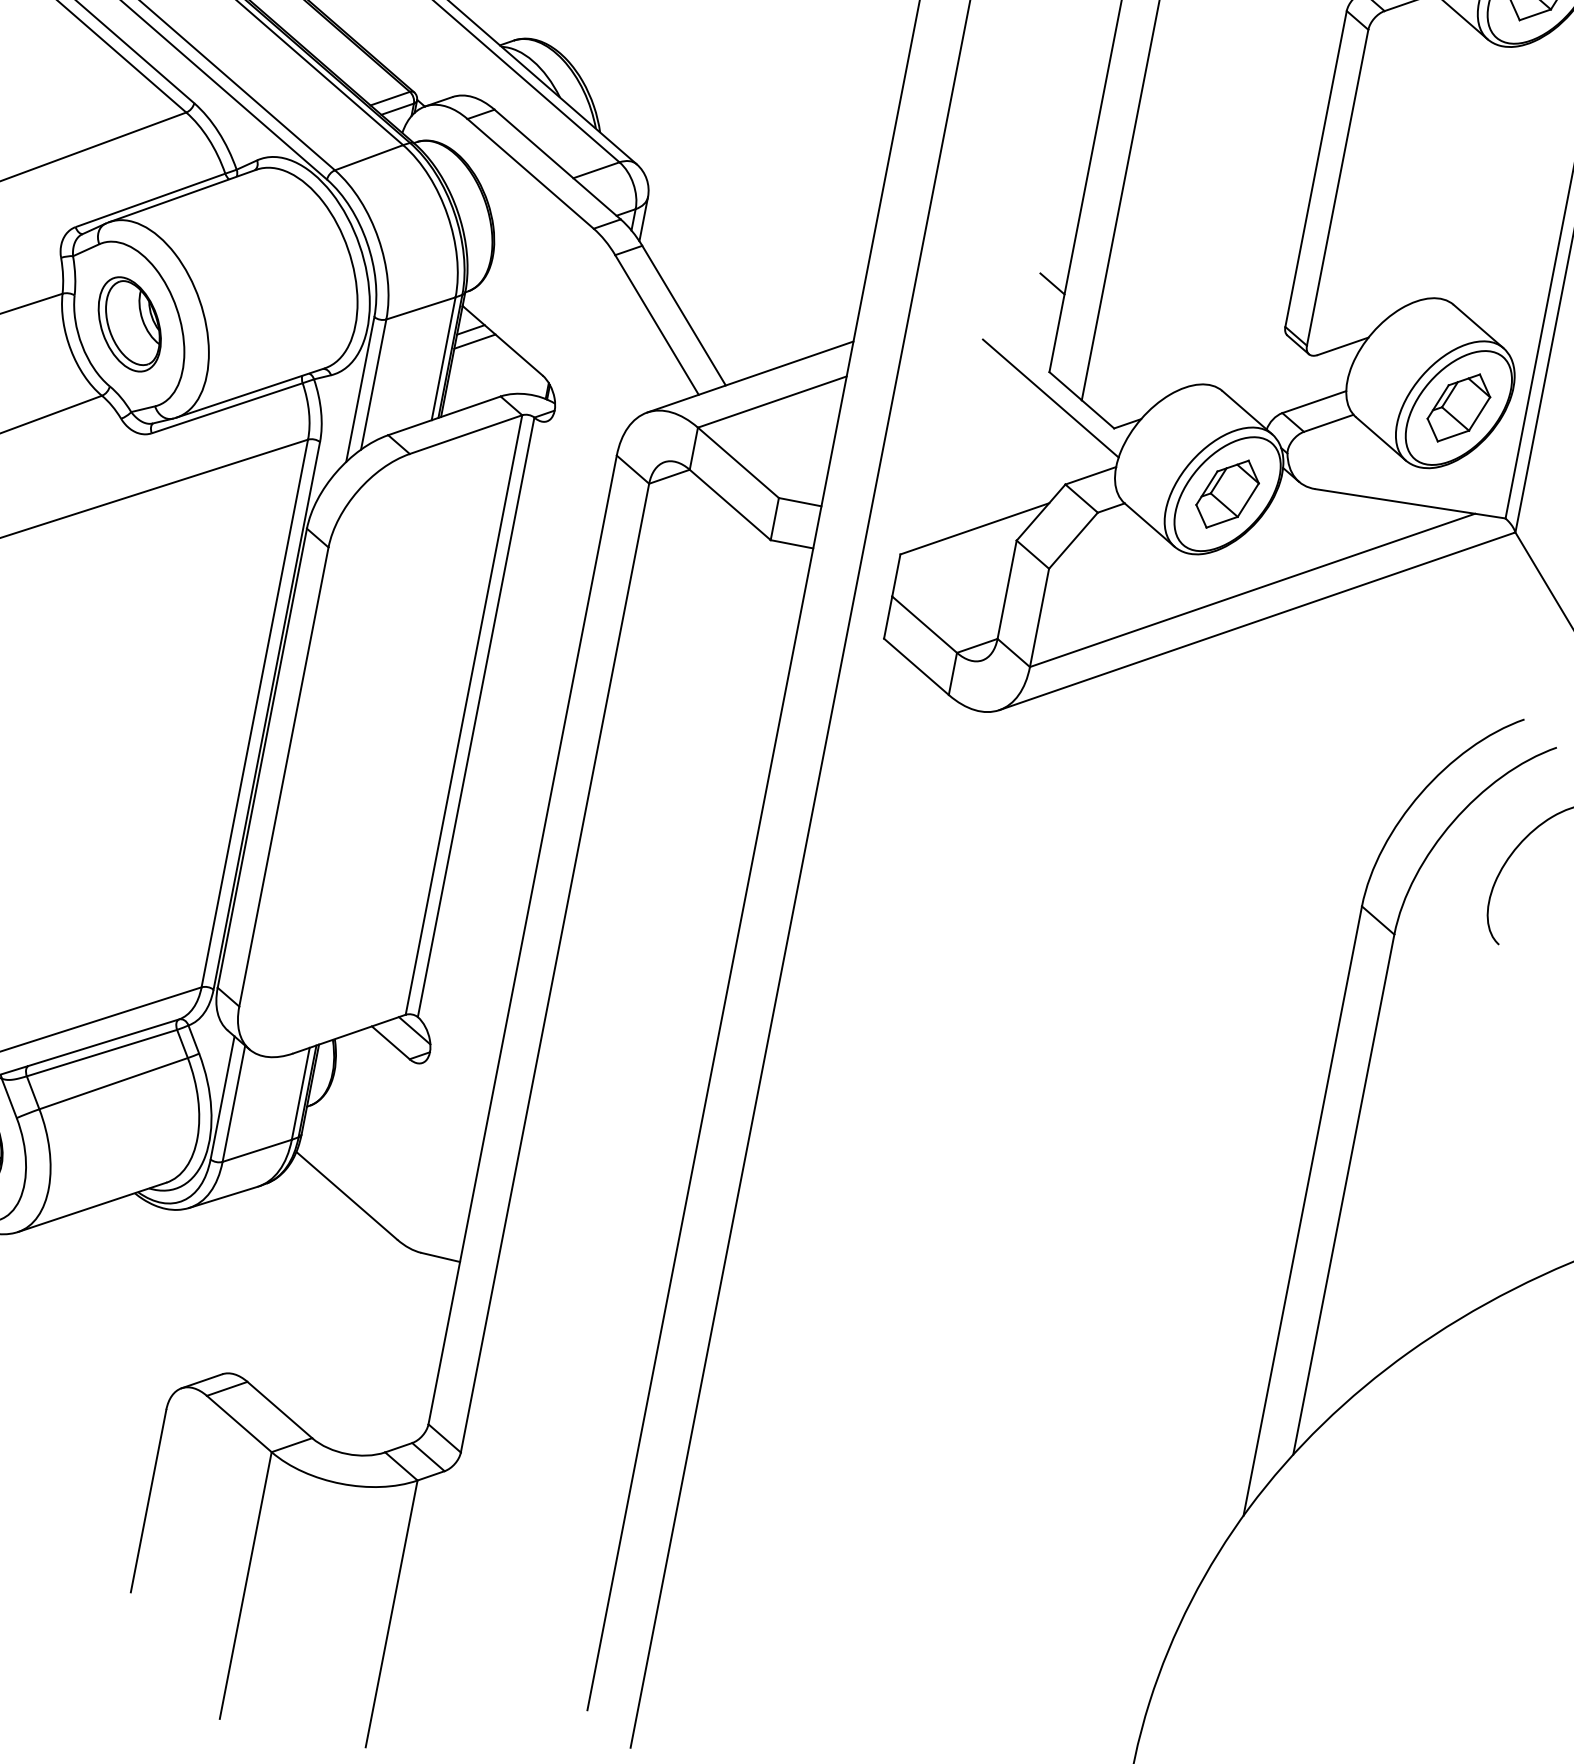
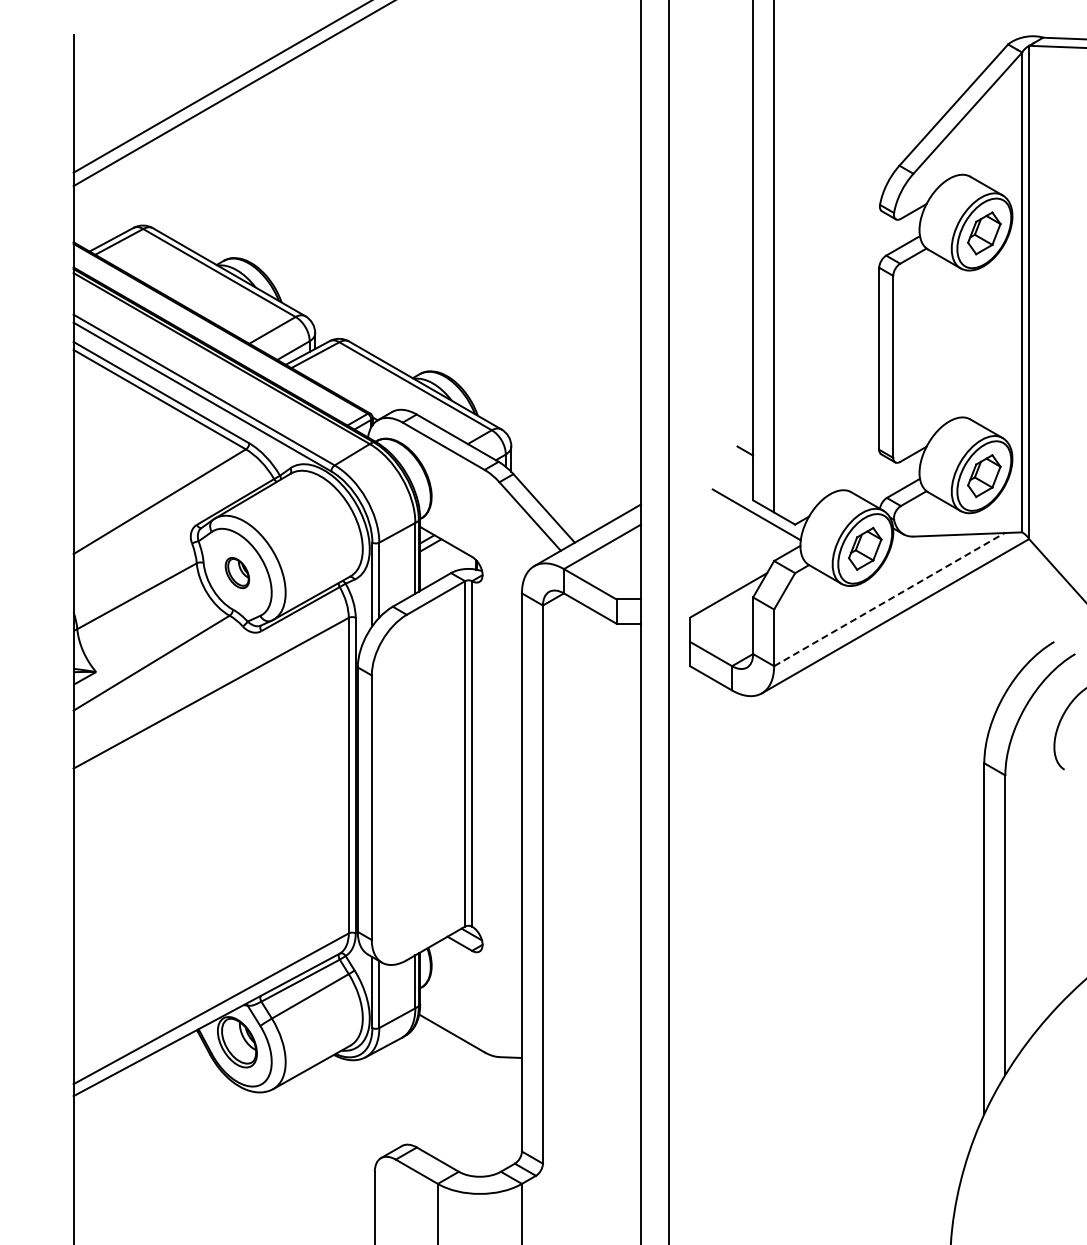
part: (130, 323) -> (237, 572), size x0.6
line: (1252, 590) -> (889, 599), solid -> dashed

